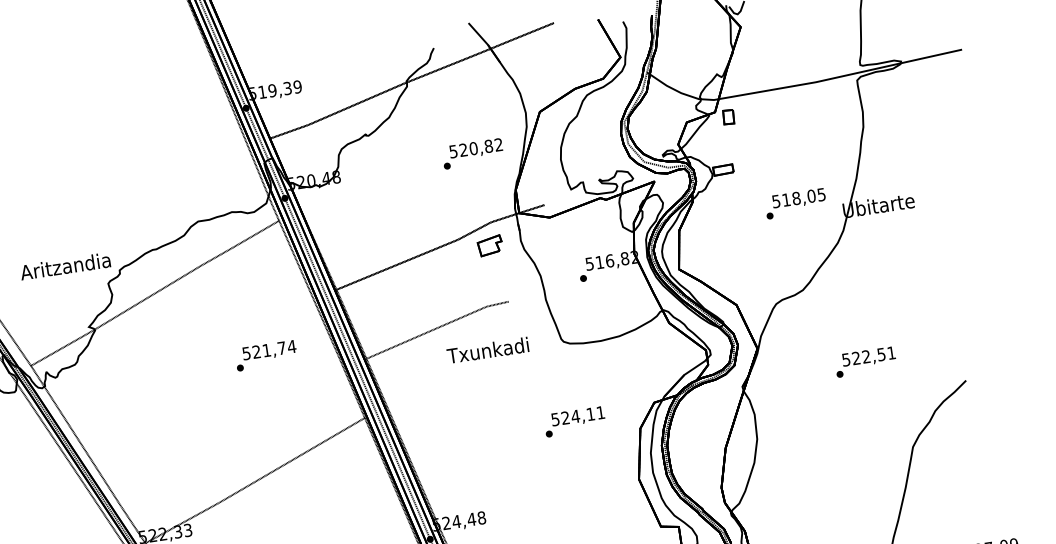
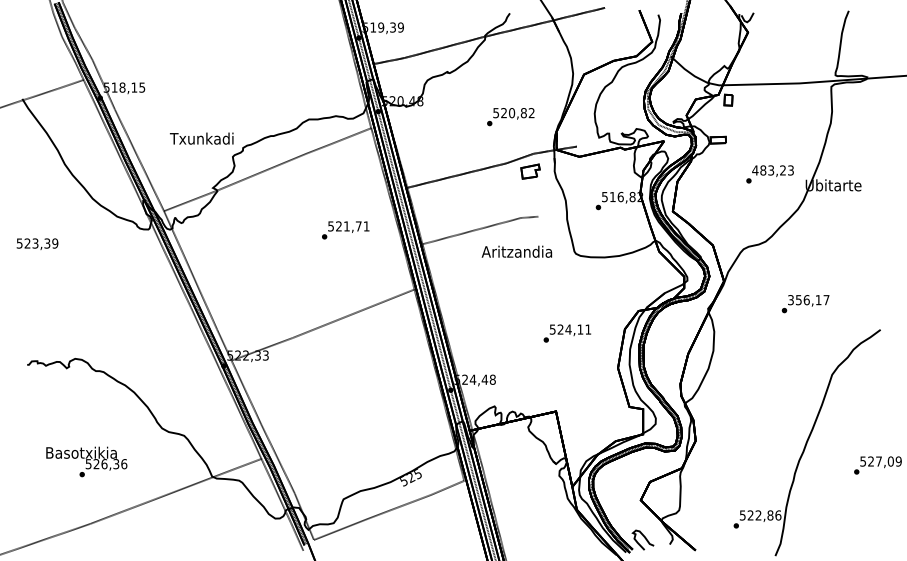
text: (472, 154) -> (510, 117), moved
text: (798, 198) -> (772, 170), 518,05 -> 483,23
text: (64, 266) -> (201, 138), Aritzandia -> Txunkadi
text: (291, 346) -> (366, 226), 521,74 -> 521,71
text: (487, 350) -> (516, 251), Txunkadi -> Aritzandia
text: (868, 356) -> (808, 300), 522,51 -> 356,17
text: (575, 421) -> (567, 333), moved

